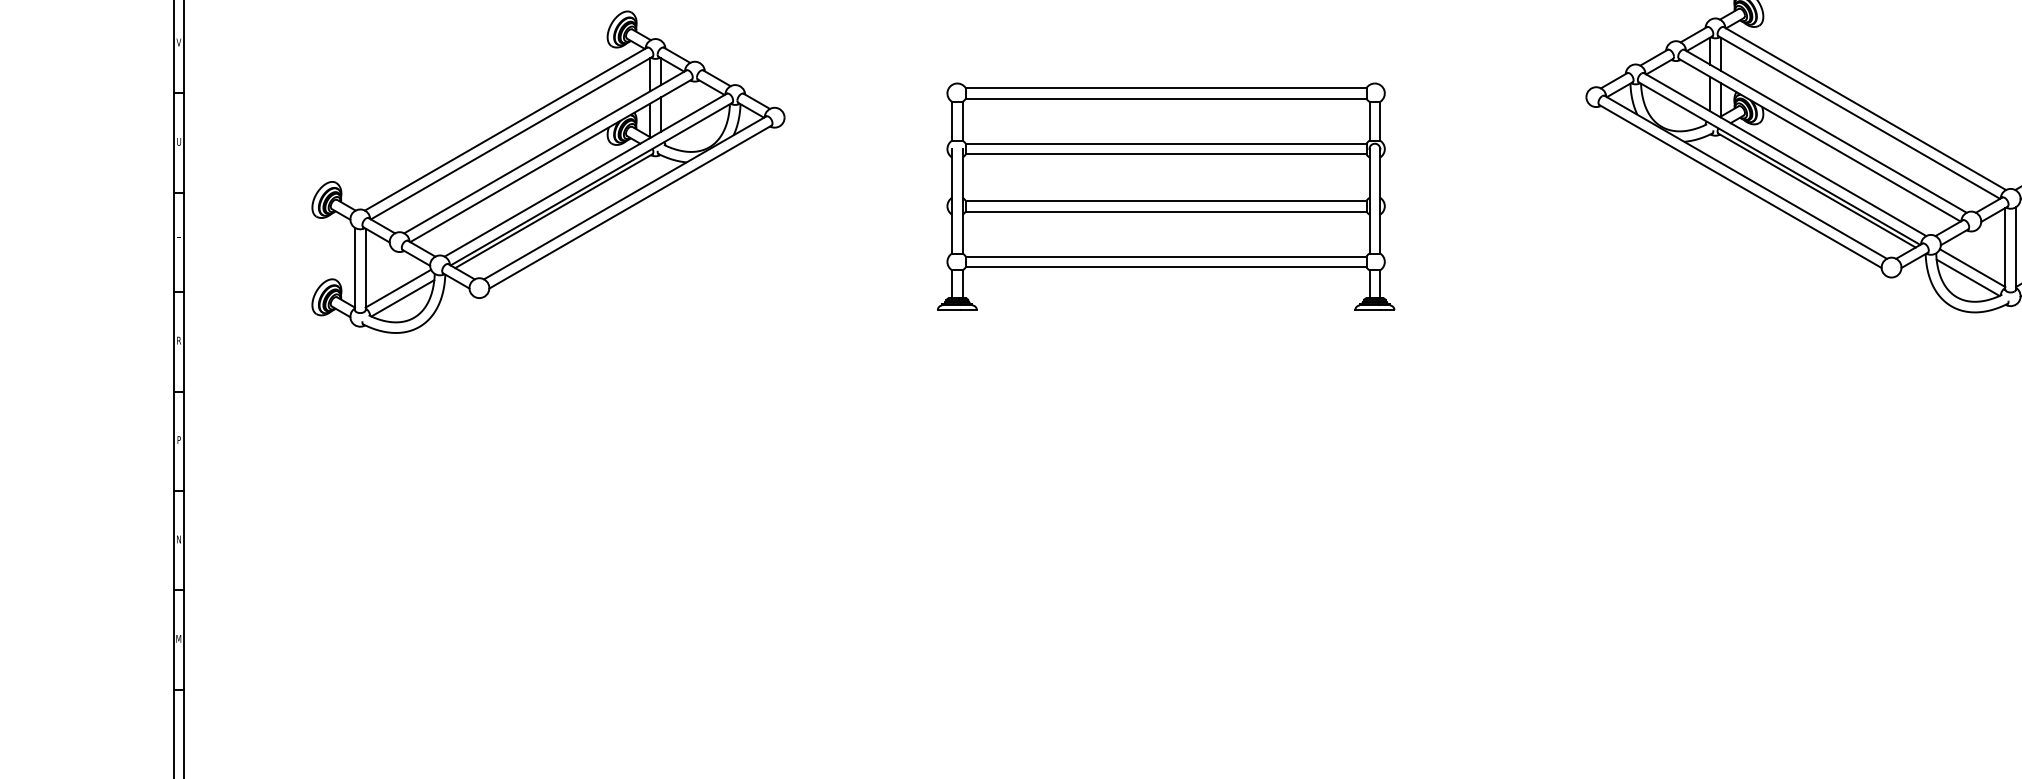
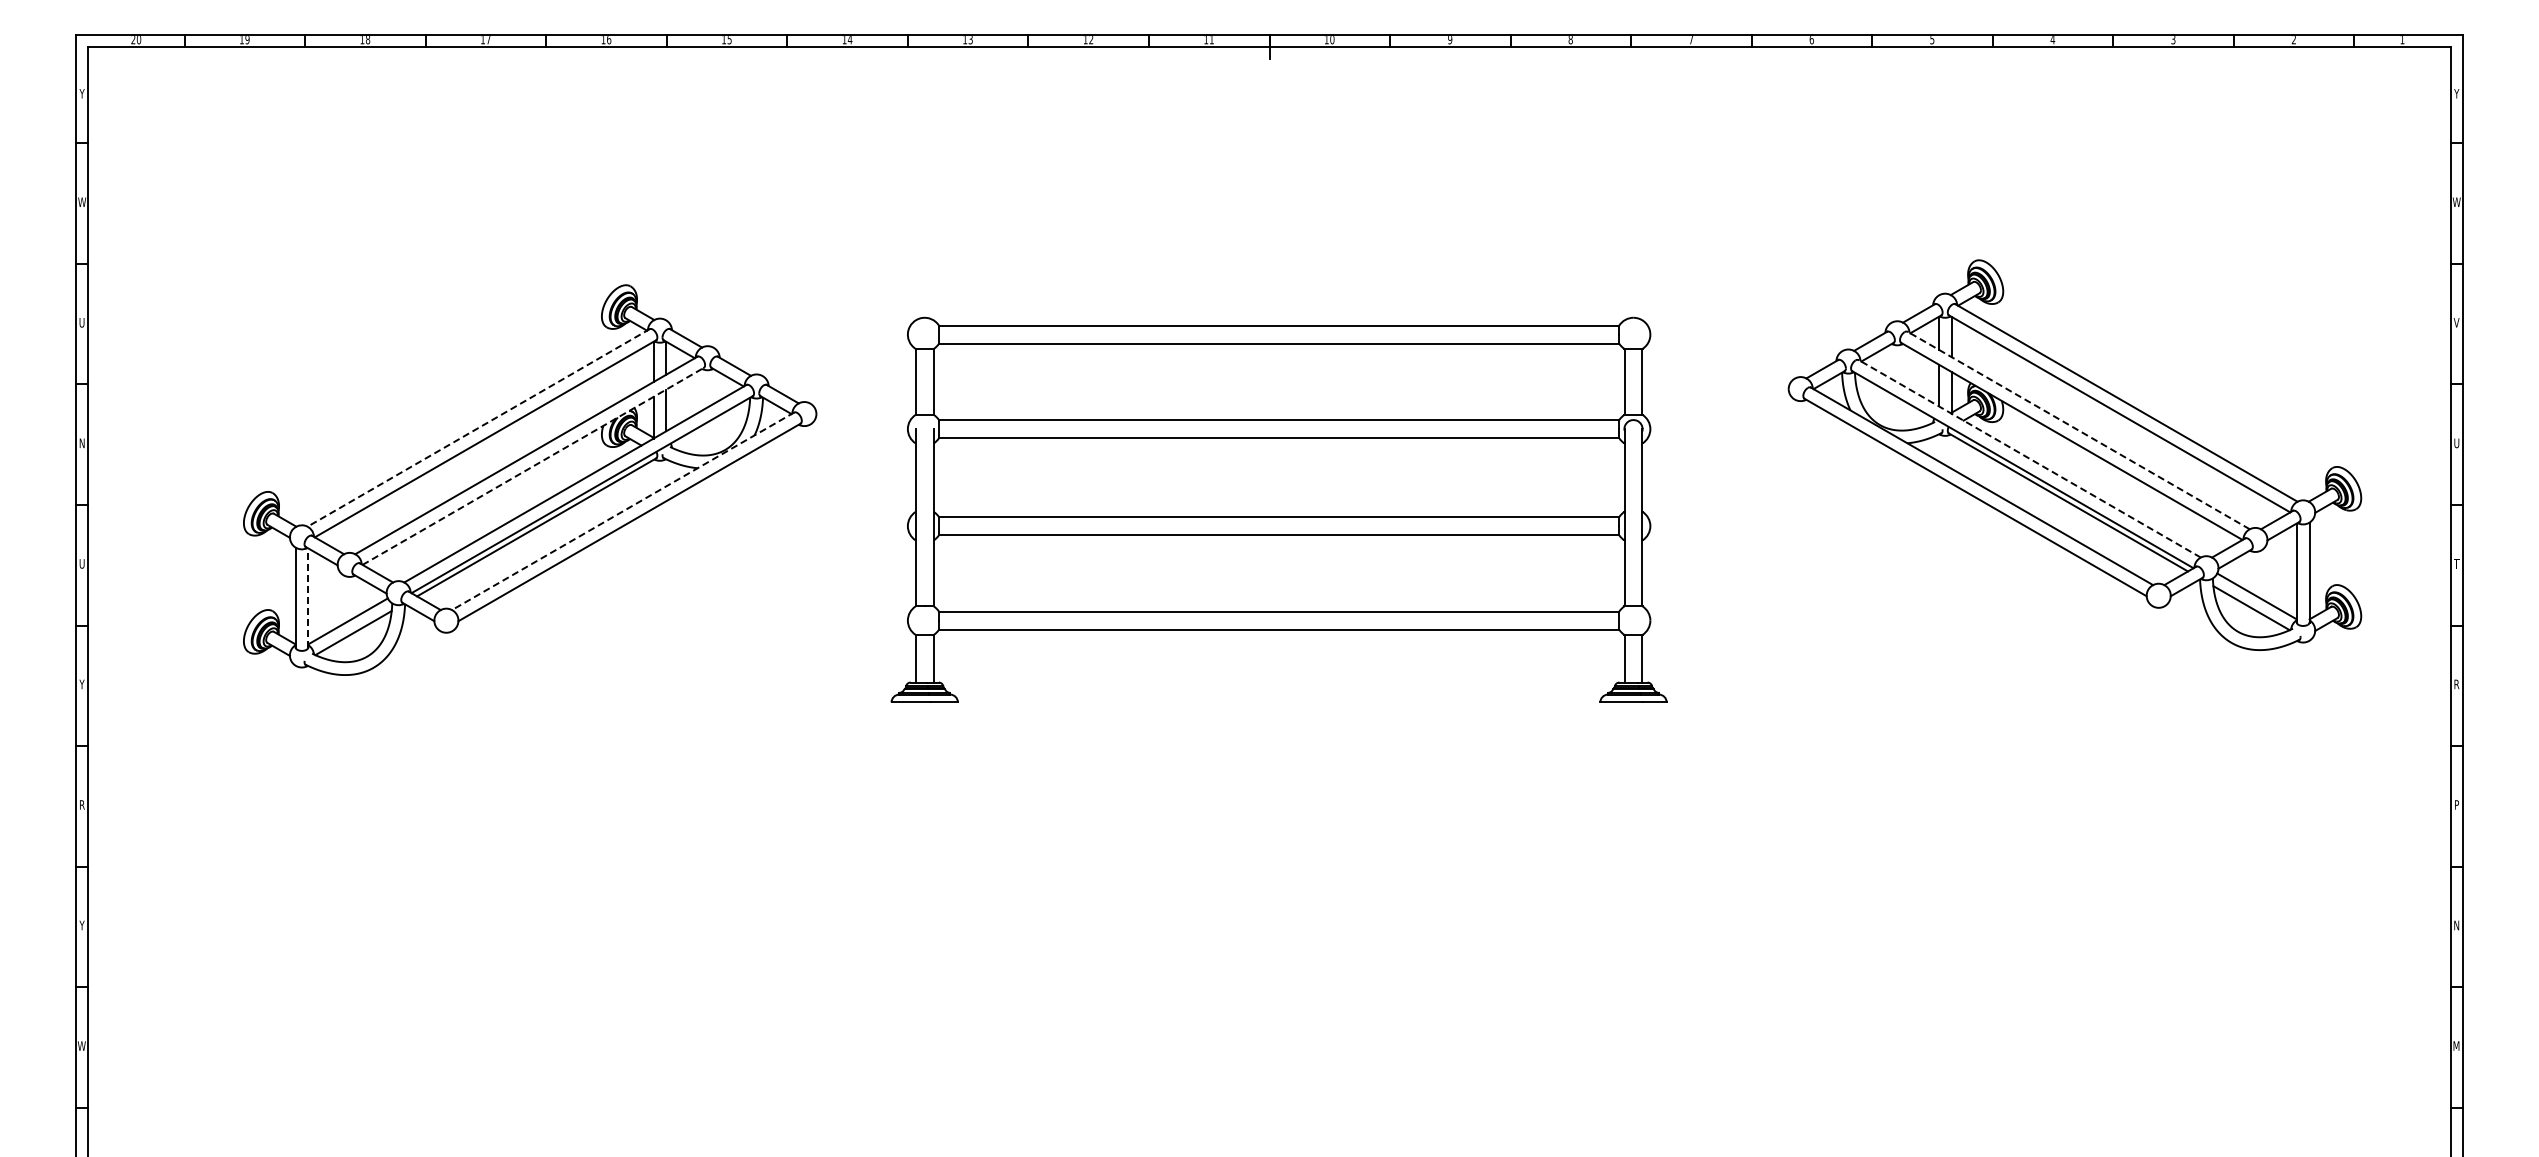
text: (178, 42) -> (81, 322), V -> U
line: (505, 128) -> (478, 427), solid -> dashed
line: (1825, 131) -> (2078, 430), solid -> dashed
text: (178, 142) -> (81, 443), U -> N
line: (1784, 154) -> (2029, 458), solid -> dashed
line: (551, 160) -> (533, 466), solid -> dashed
part: (1165, 196) -> (1278, 509), size x1.4
line: (625, 198) -> (623, 511), solid -> dashed
text: (178, 240) -> (81, 563), T -> U
line: (365, 269) -> (308, 598), solid -> dashed
text: (178, 340) -> (81, 684), R -> Y
text: (179, 439) -> (82, 804), P -> R
text: (178, 539) -> (81, 925), N -> Y
text: (178, 638) -> (81, 1045), M -> W

